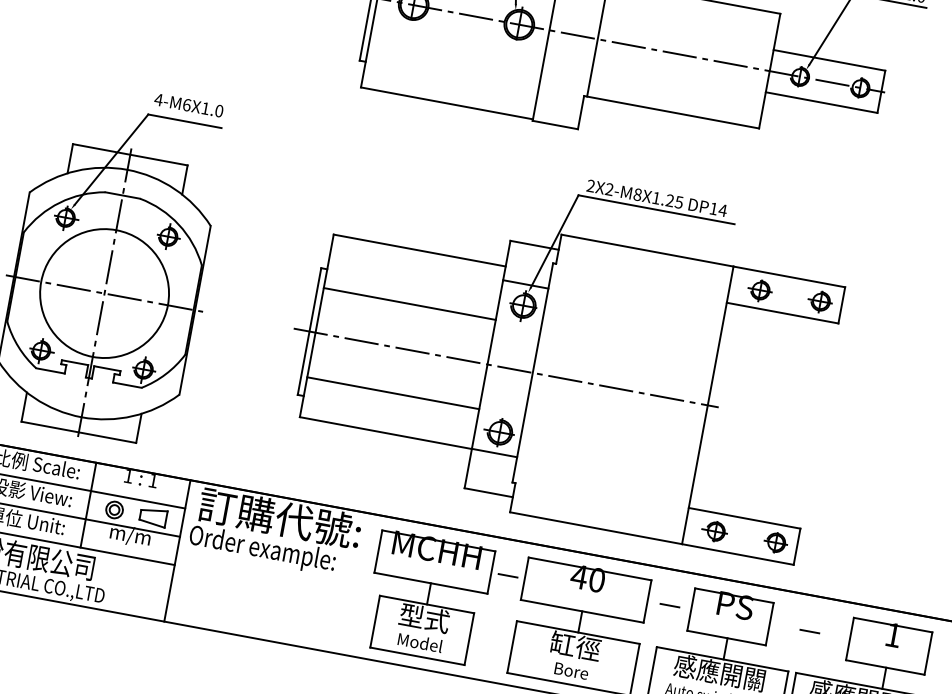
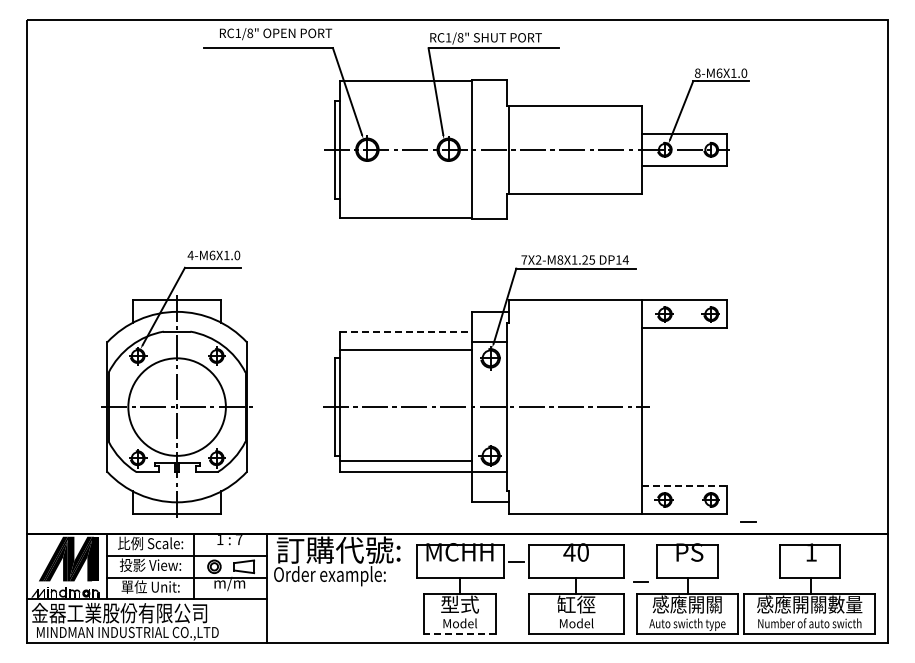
text: (591, 185) -> (524, 259), 2X2-M8X1.25 -> 7X2-M8X1.25
line: (420, 250) -> (406, 331), solid -> dashed
line: (409, 303) -> (405, 349), moved
line: (392, 393) -> (405, 461), moved
text: (153, 480) -> (239, 539), 1 -> 7
line: (744, 518) -> (684, 486), solid -> dashed
line: (669, 604) -> (640, 581), moved
line: (809, 630) -> (748, 521), moved
line: (416, 655) -> (459, 633), solid -> dashed
text: (571, 670) -> (576, 623), Bore -> Model

